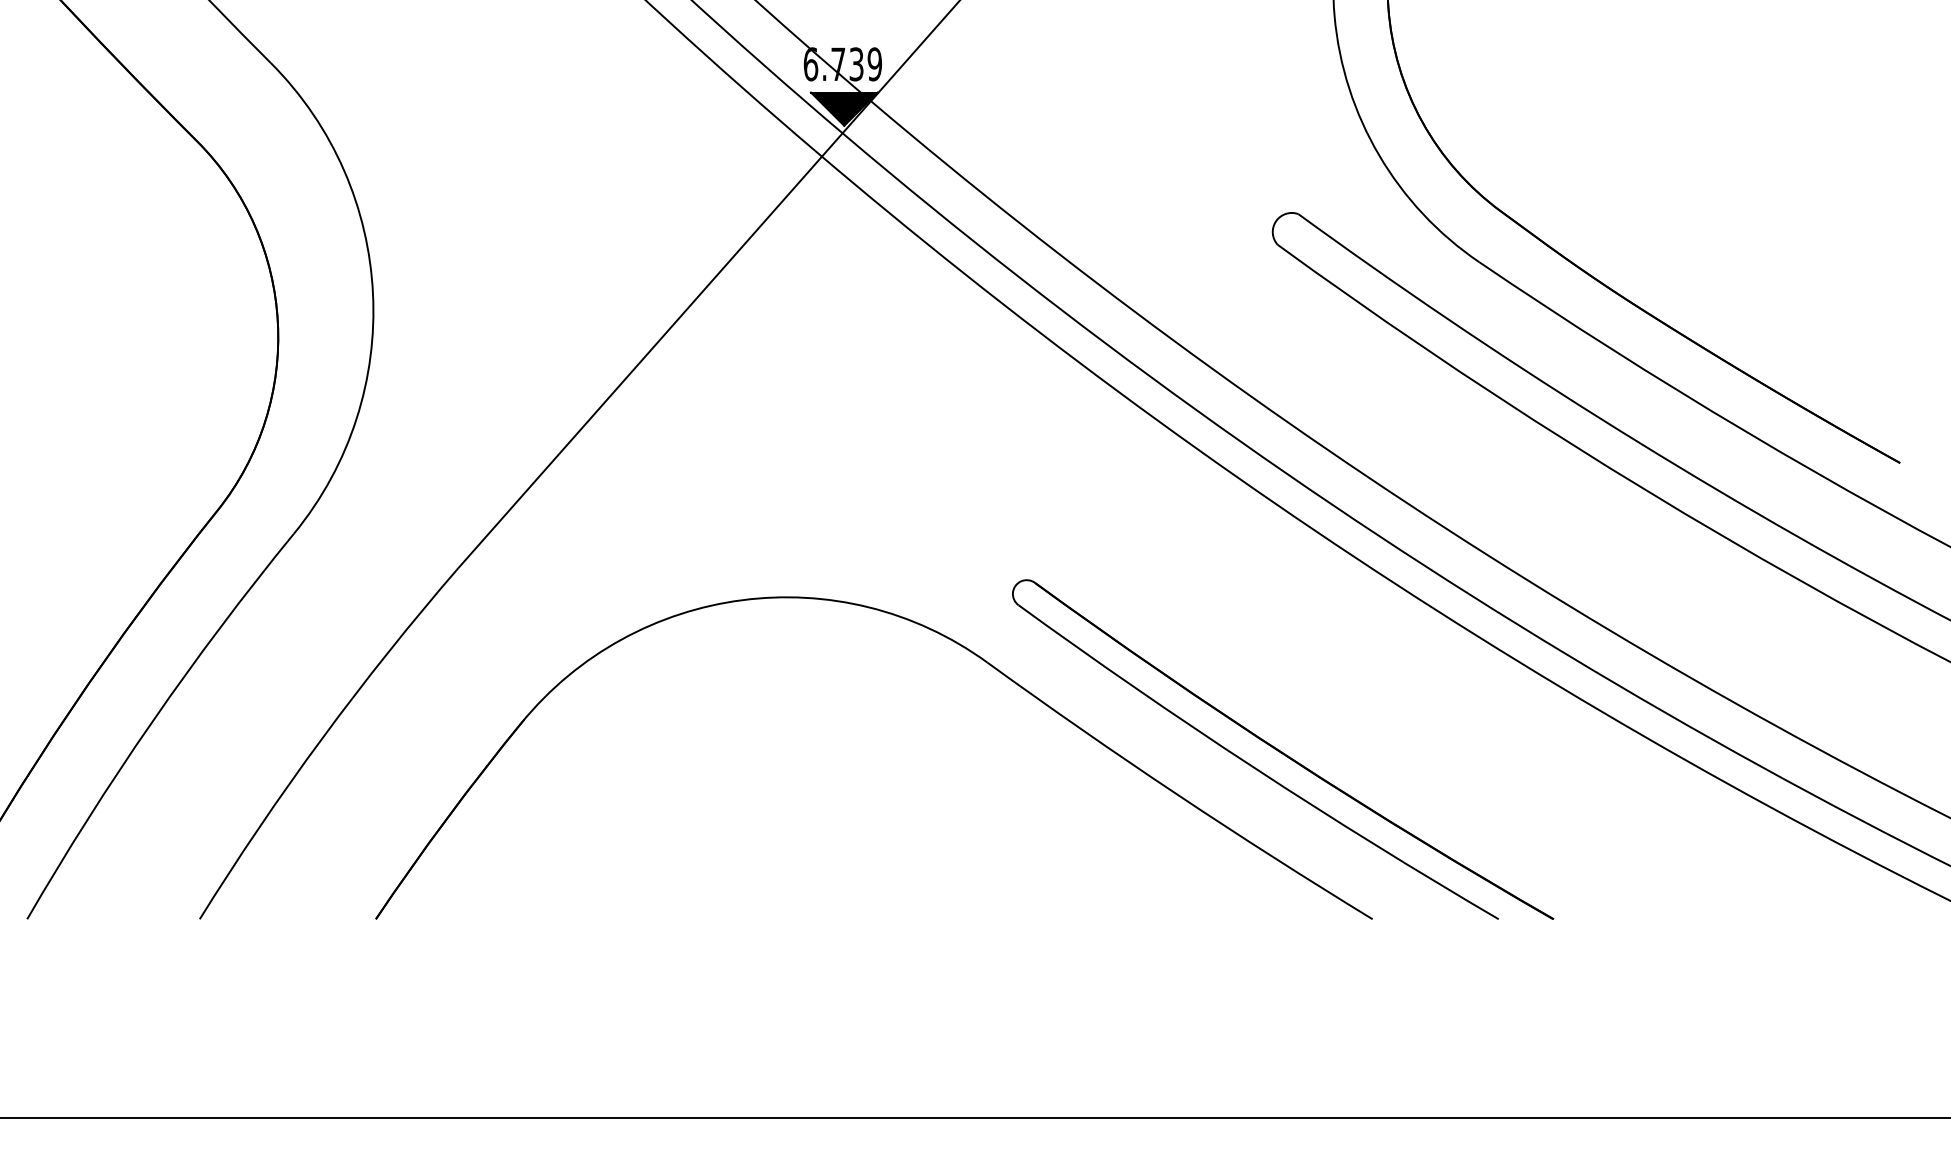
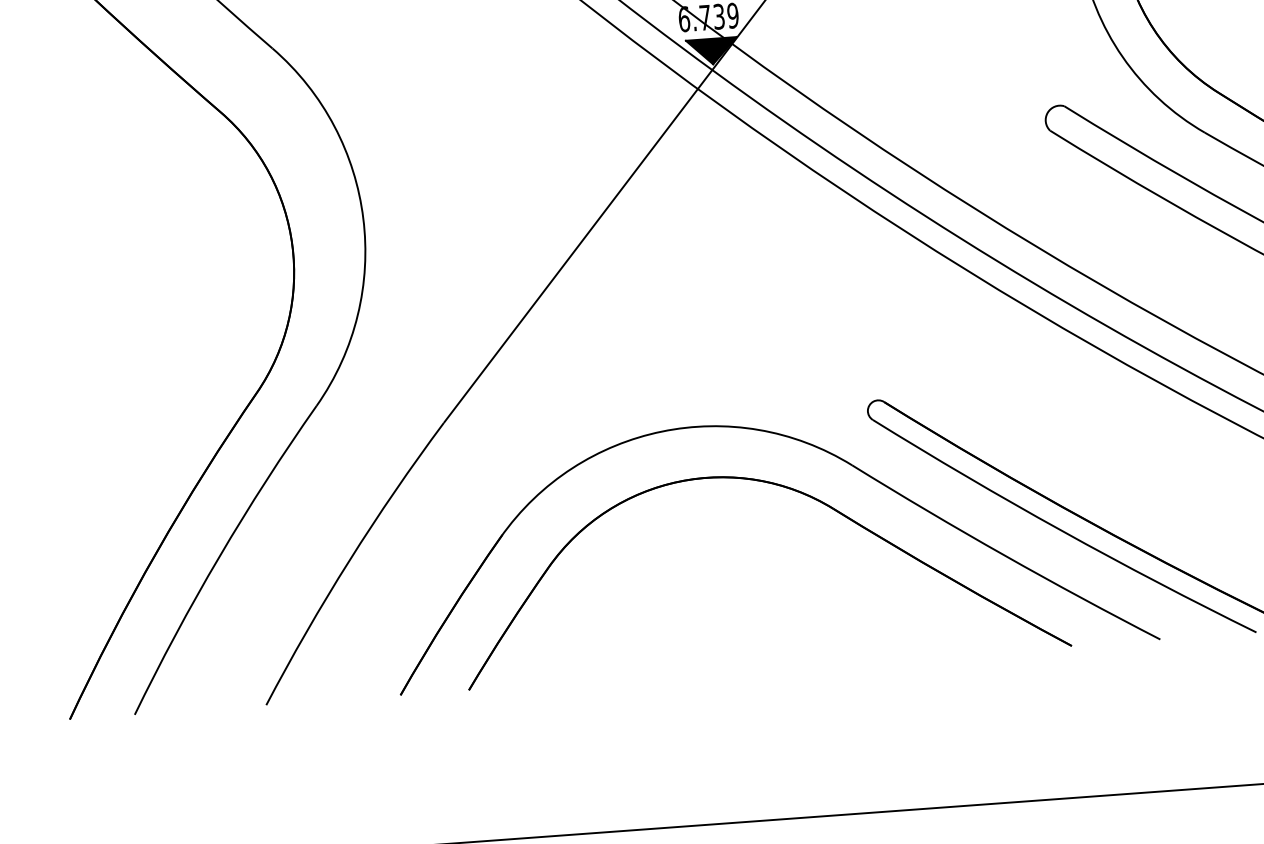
part: (902, 687) -> (789, 489), added

